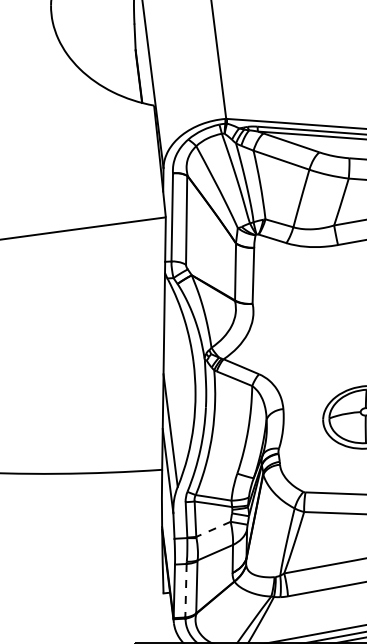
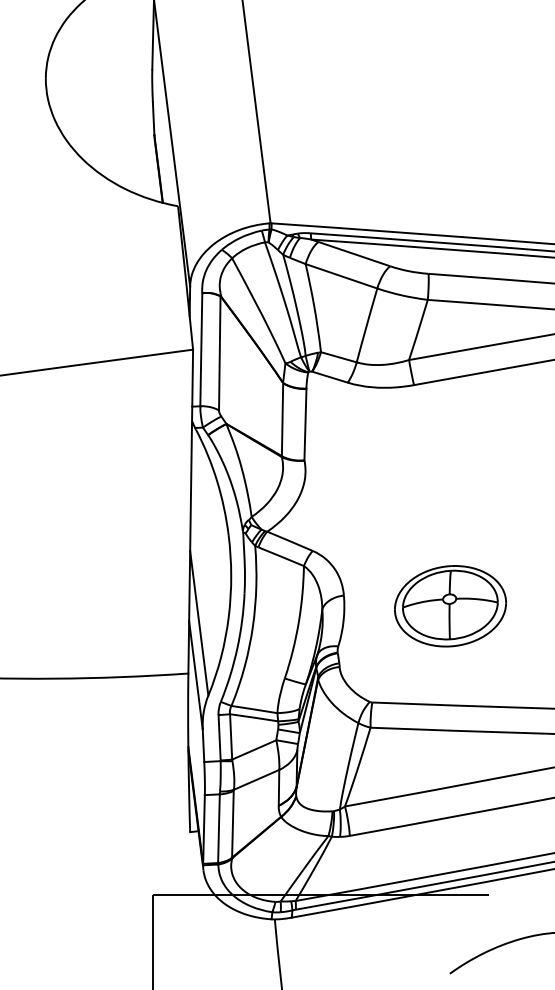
line: (212, 529) -> (253, 750), dashed -> solid
line: (185, 591) -> (218, 829), dashed -> solid

